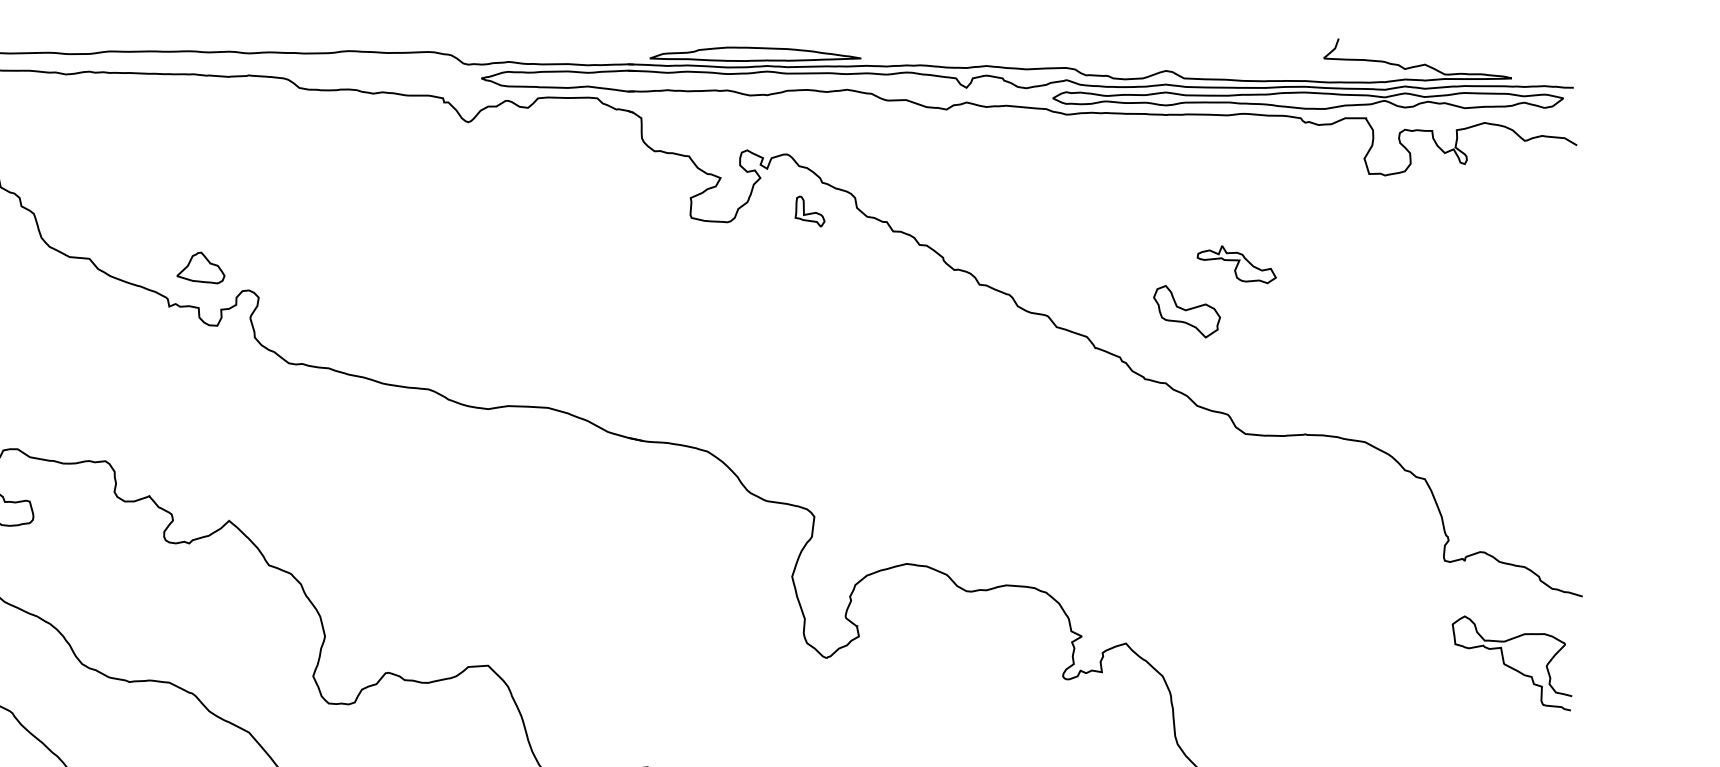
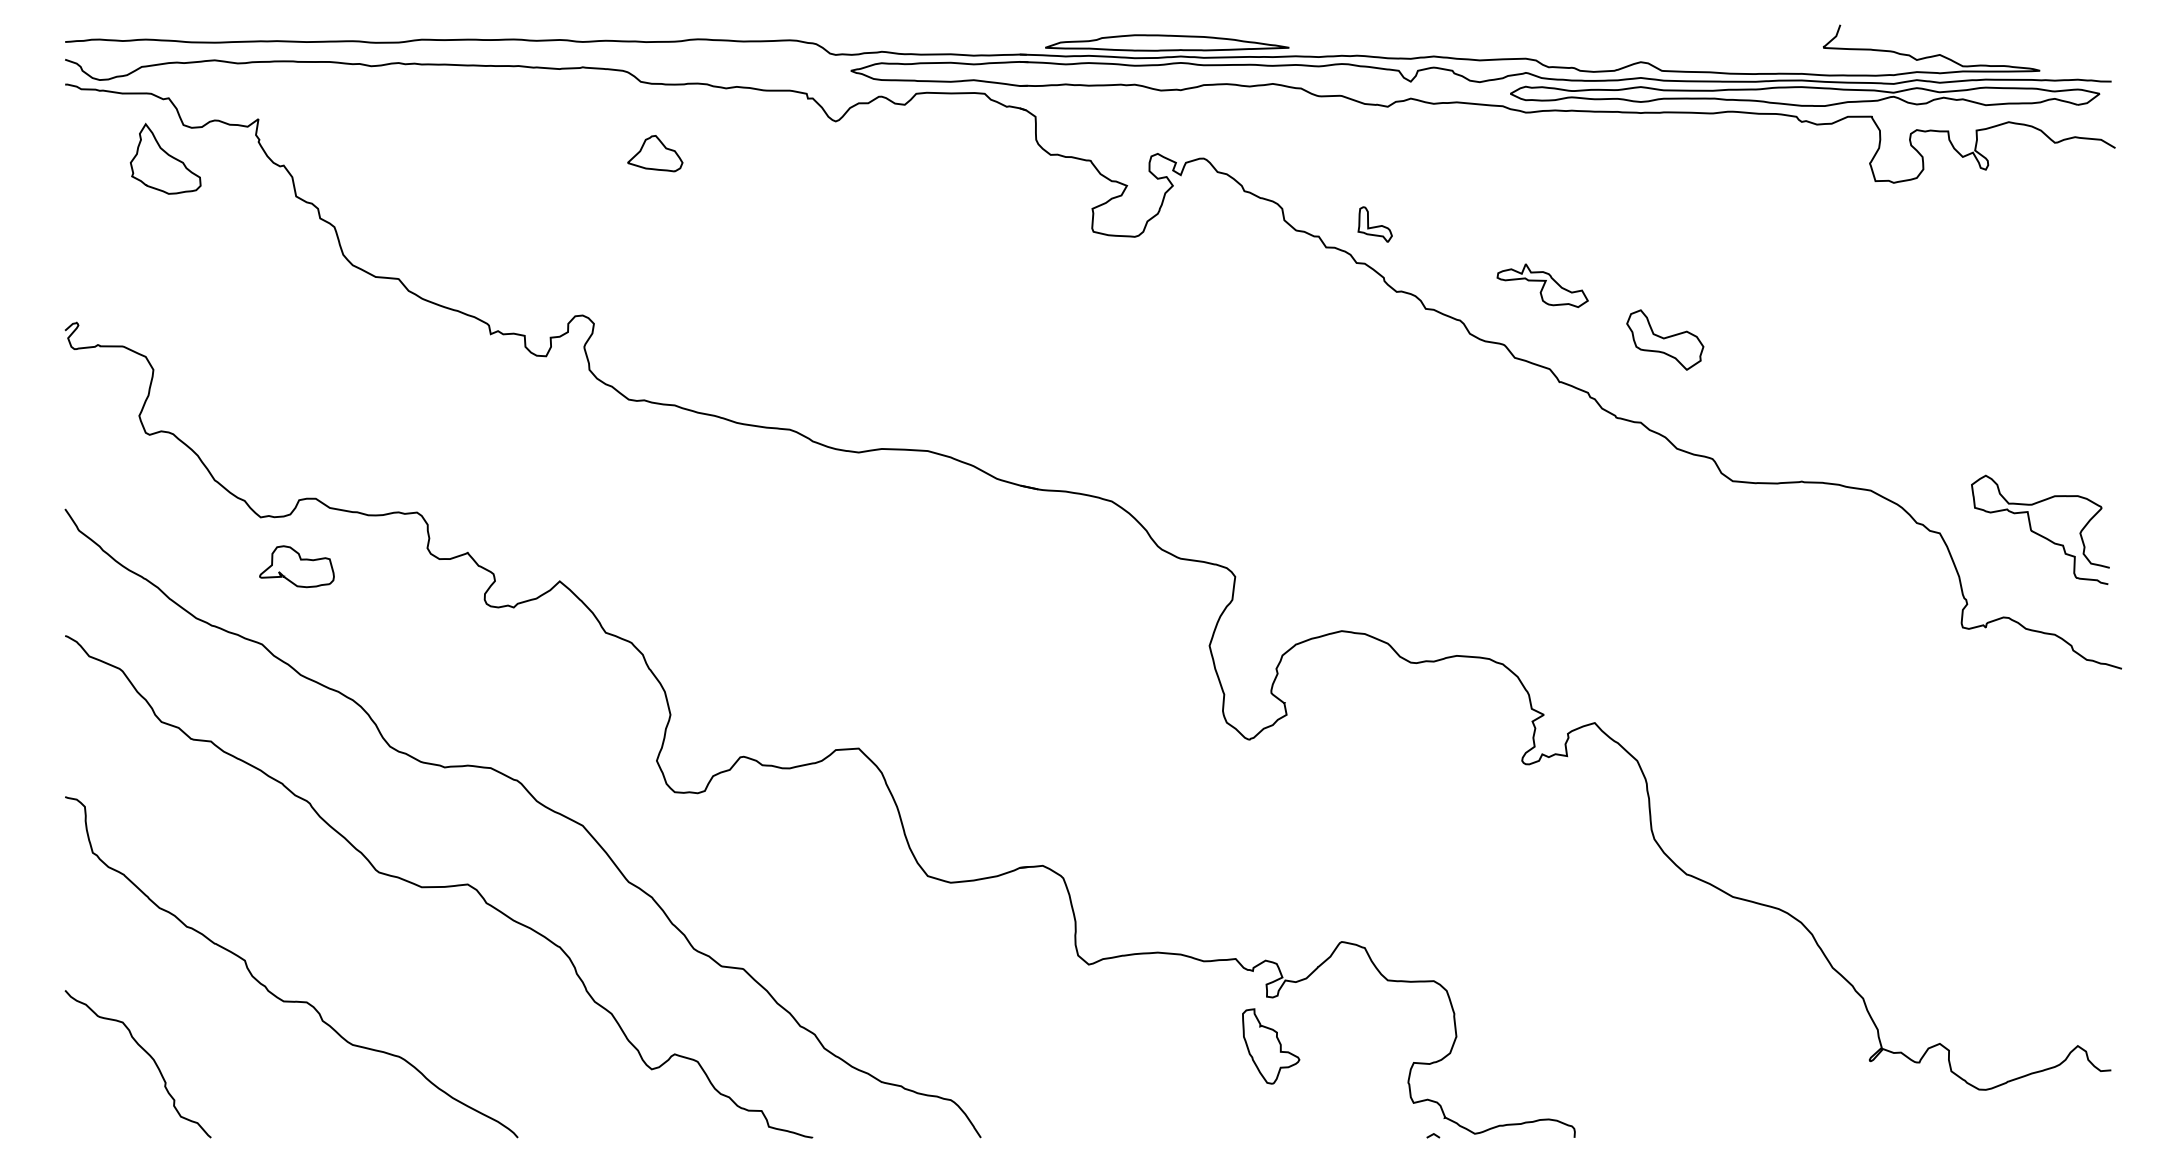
part: (809, 211) -> (1374, 224), moved
part: (1236, 264) -> (1542, 285), moved
part: (201, 267) -> (655, 153), moved
curve: (1510, 666) -> (2038, 533), moved

